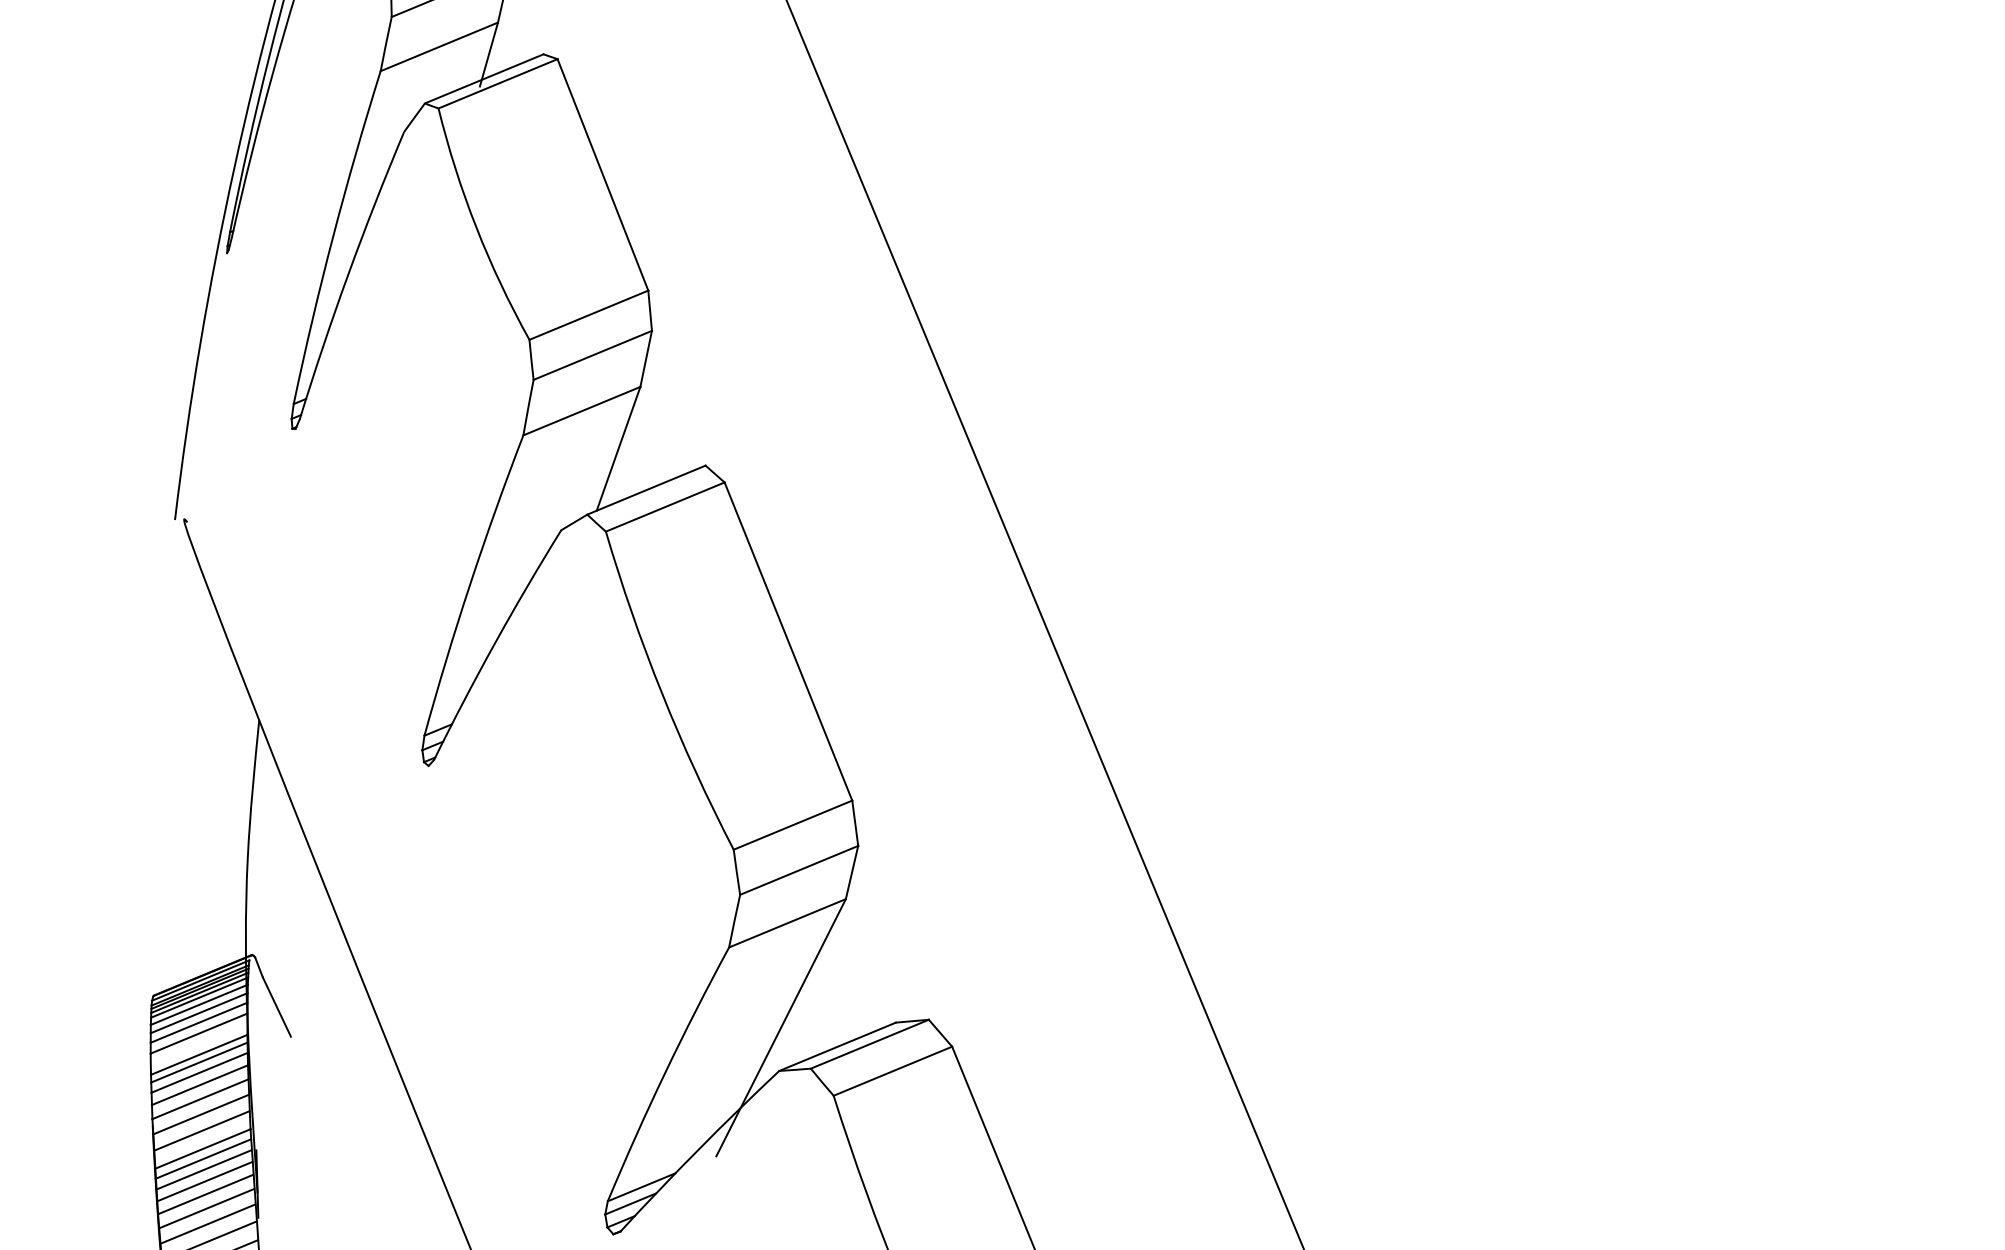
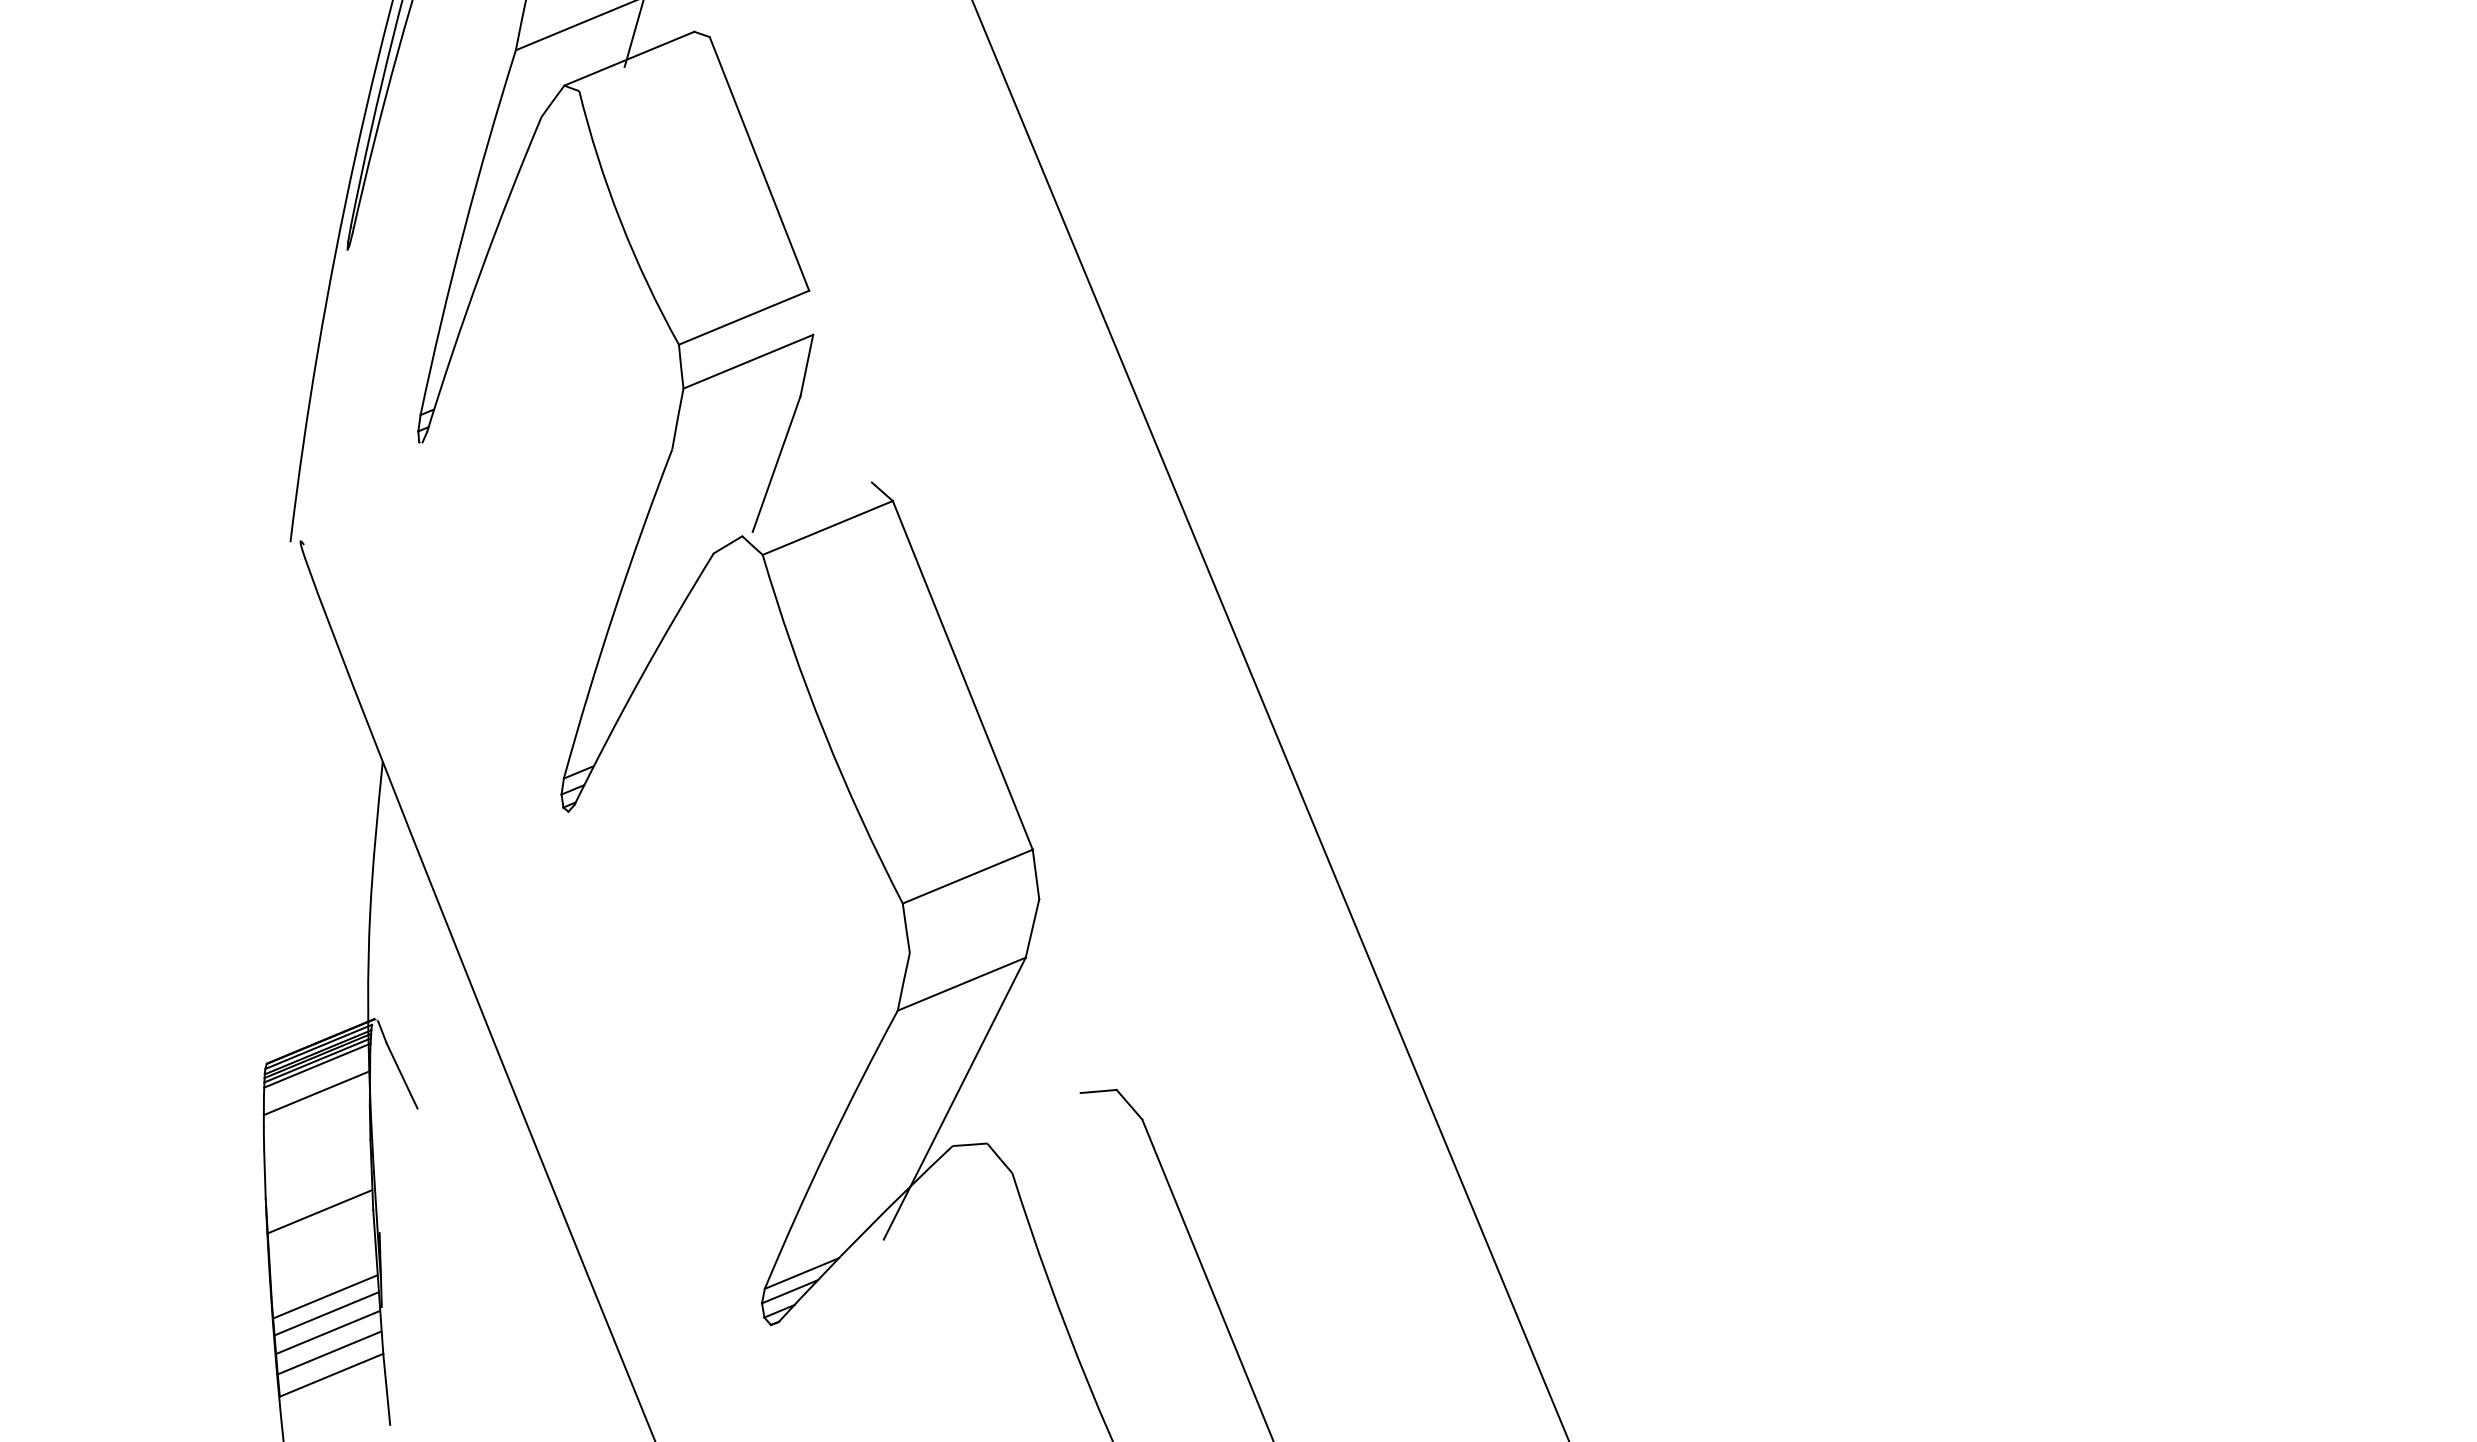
line: (498, 84) -> (644, 64), removed
line: (650, 310) -> (811, 312), removed
line: (581, 410) -> (736, 422), removed
line: (645, 490) -> (806, 509), removed
line: (799, 869) -> (974, 925), removed
line: (198, 1004) -> (316, 1073), removed
line: (198, 1012) -> (316, 1082), removed
line: (198, 1033) -> (316, 1105), removed
line: (869, 1044) -> (1051, 1116), removed
line: (837, 1046) -> (1016, 1119), removed
line: (198, 1054) -> (316, 1128), removed
line: (198, 1062) -> (316, 1136), removed
line: (893, 1071) -> (1077, 1146), removed
line: (199, 1072) -> (317, 1147), removed
line: (199, 1085) -> (317, 1161), removed
line: (199, 1098) -> (317, 1176), removed
line: (200, 1114) -> (318, 1193), removed
line: (202, 1148) -> (320, 1231), removed
line: (203, 1158) -> (321, 1242), removed
line: (204, 1169) -> (322, 1254), removed
line: (204, 1180) -> (322, 1266), removed
line: (205, 1194) -> (323, 1281), removed

